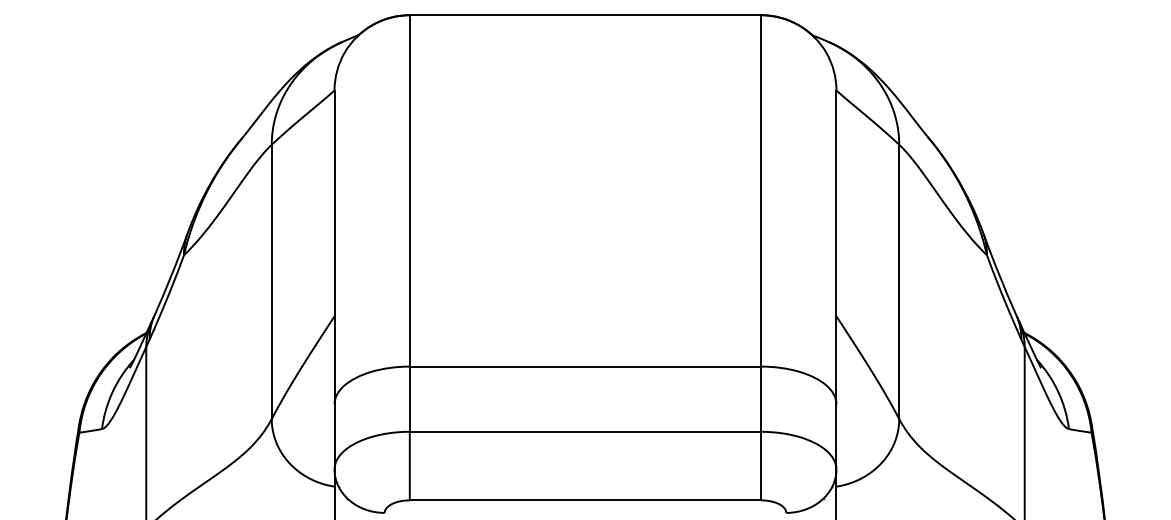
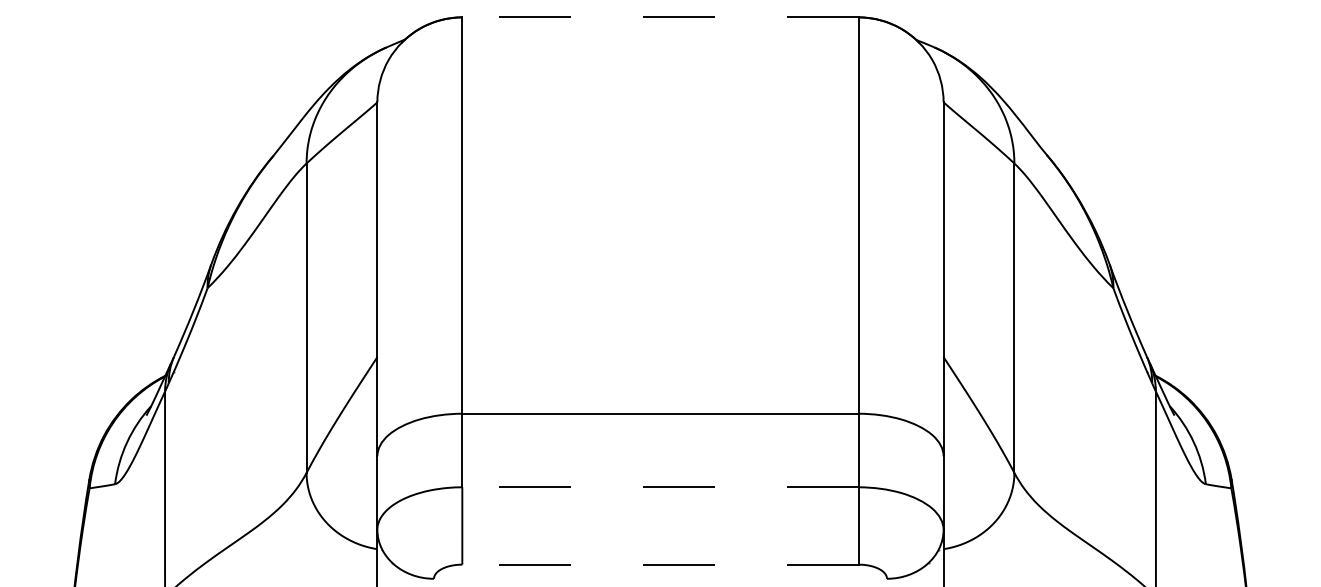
line: (585, 15) -> (660, 17), solid -> dashed
line: (585, 431) -> (660, 487), solid -> dashed
line: (585, 500) -> (660, 564), solid -> dashed

